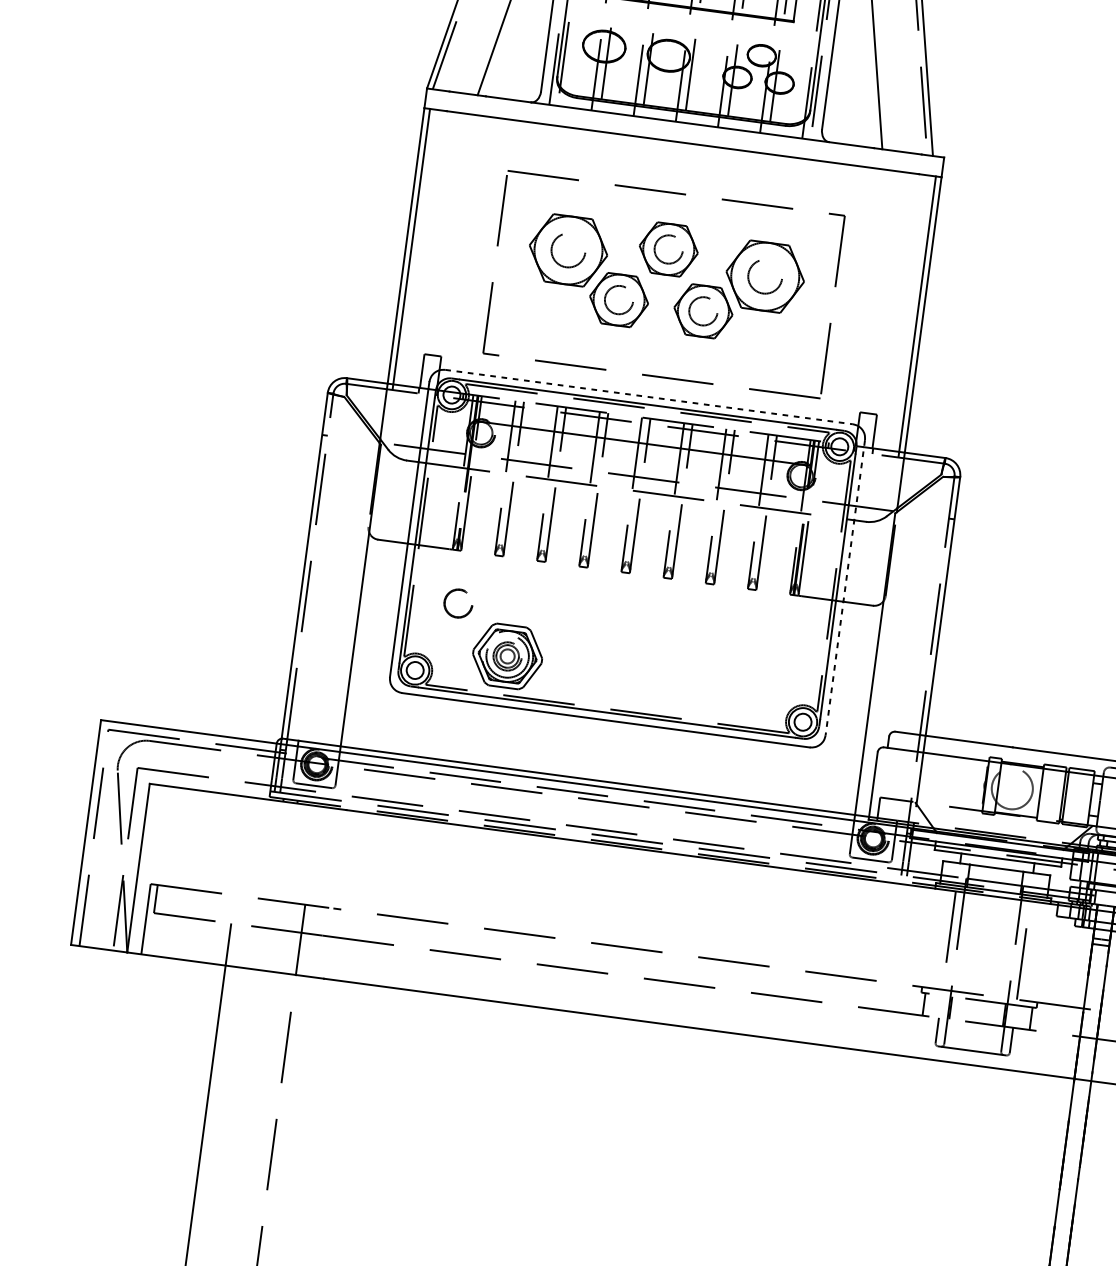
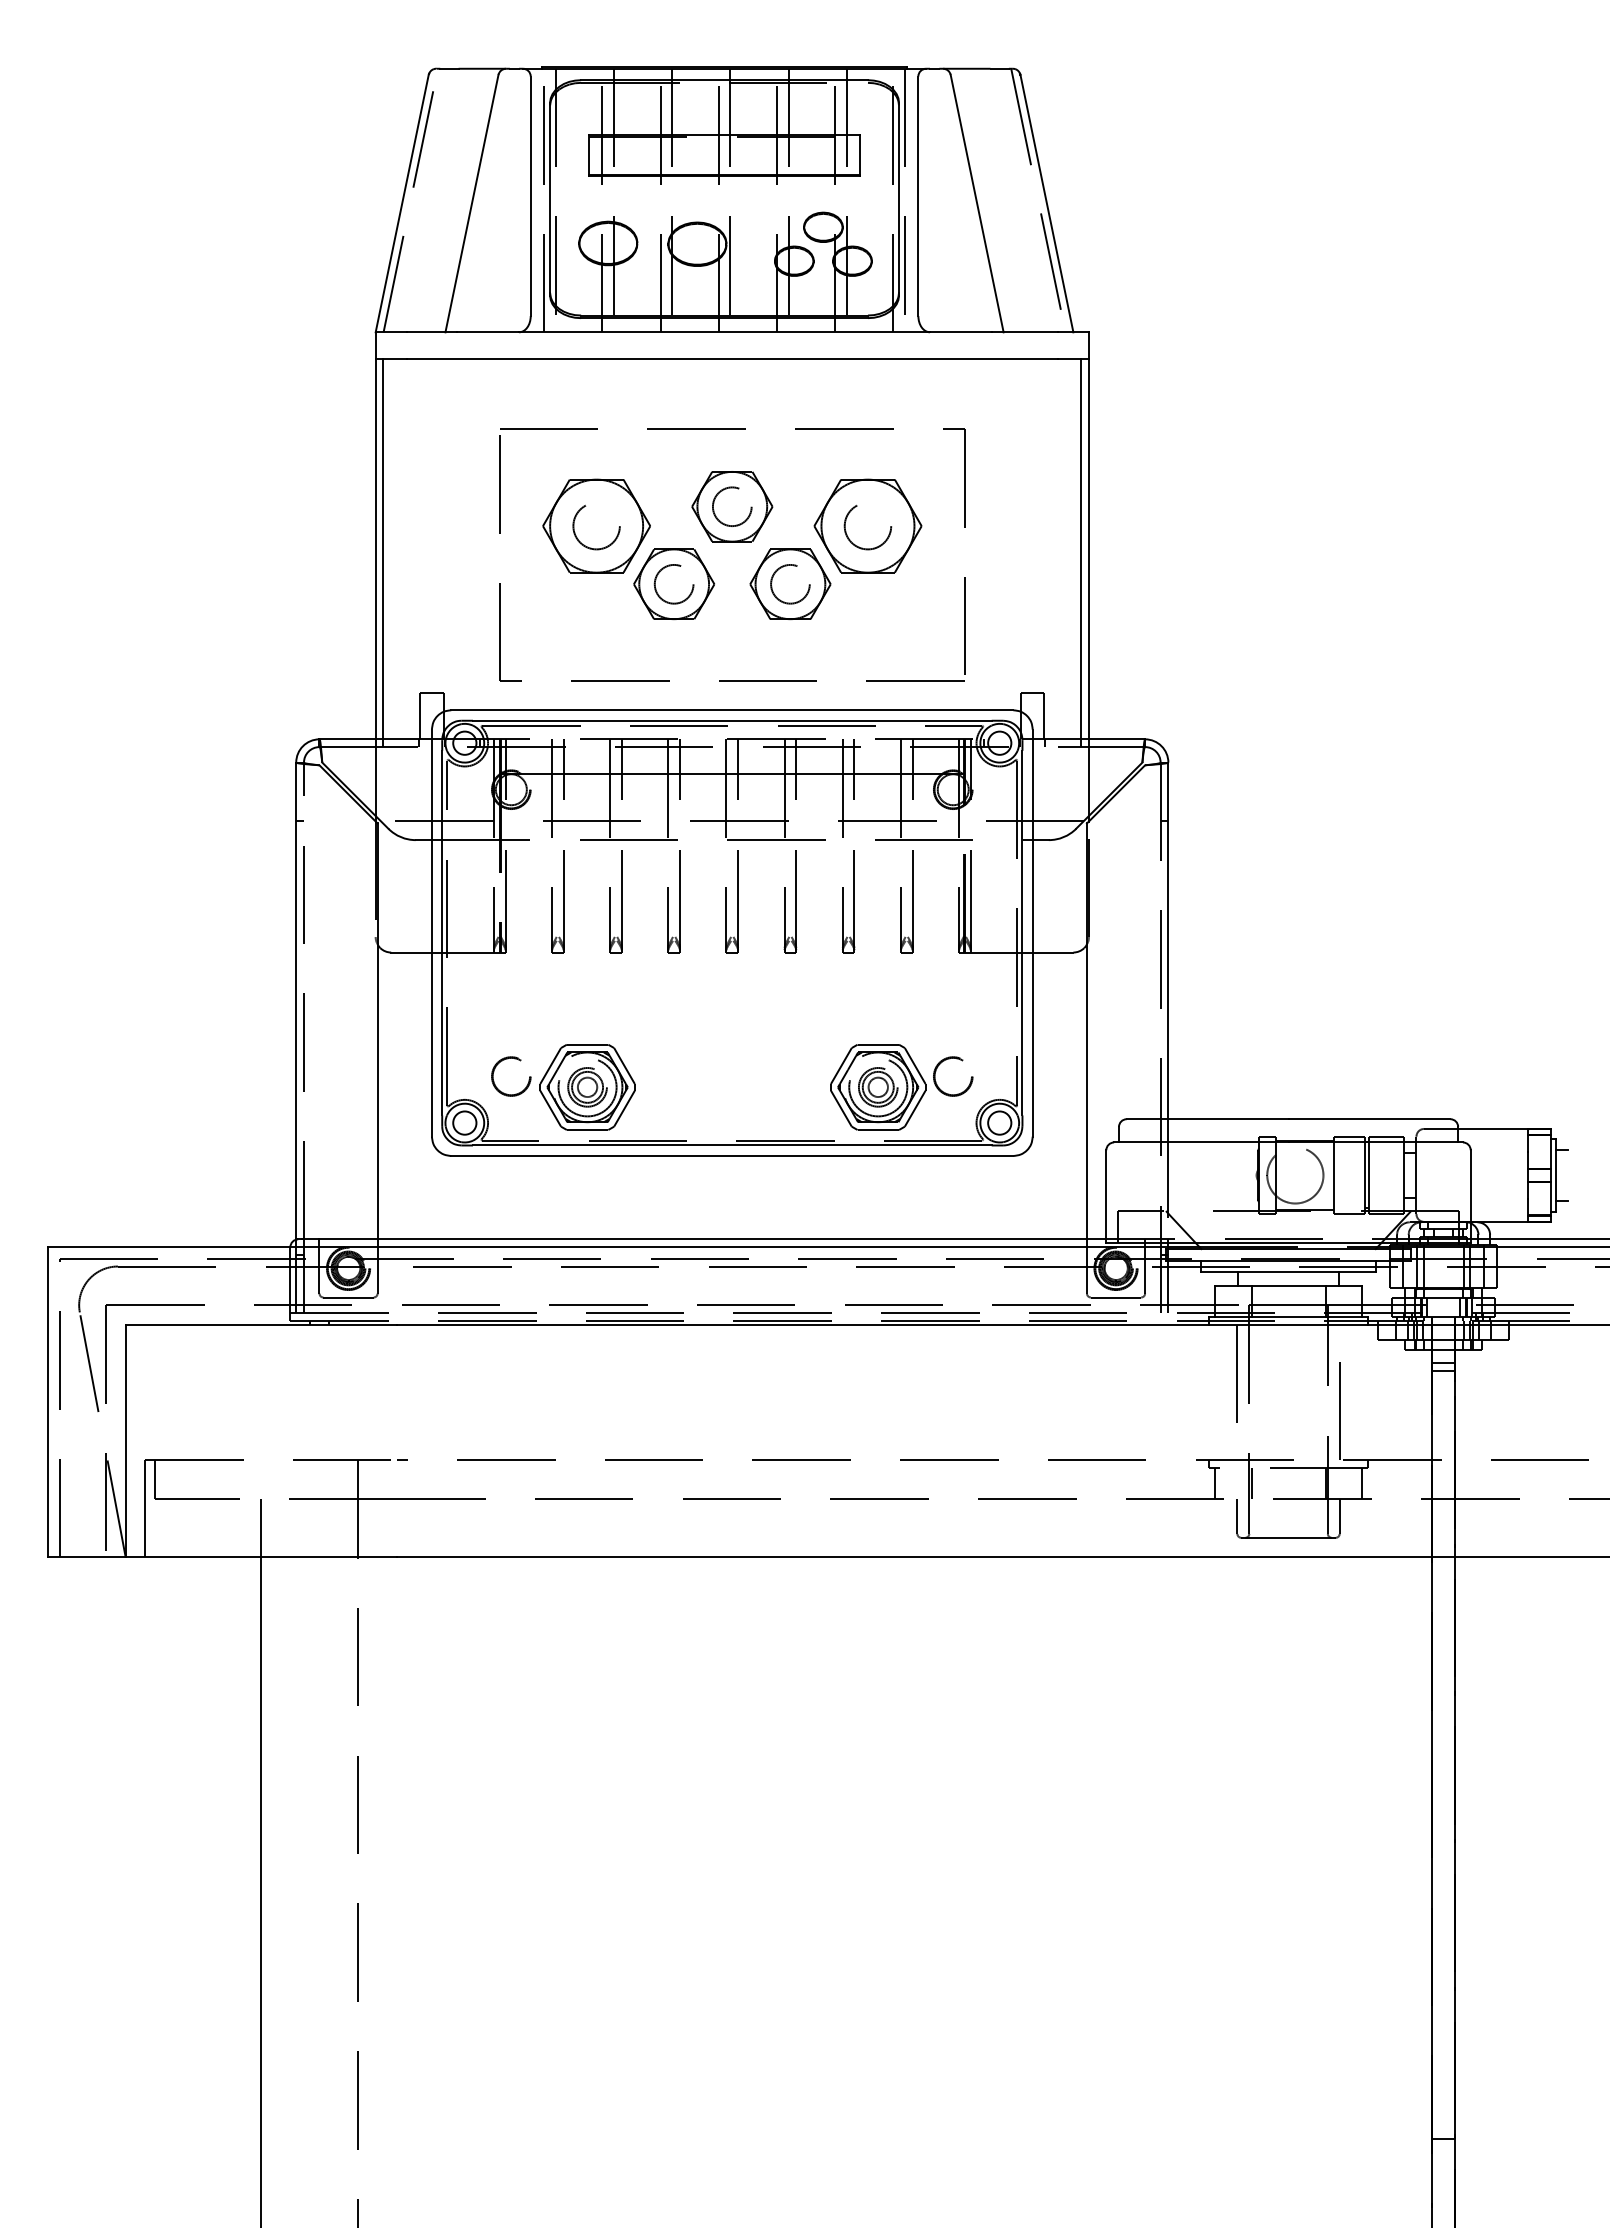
line: (649, 397) -> (732, 710), dashed -> solid
line: (845, 587) -> (1032, 933), dashed -> solid
part: (462, 591) -> (514, 1059), moved
part: (735, 686) -> (901, 1087), added

